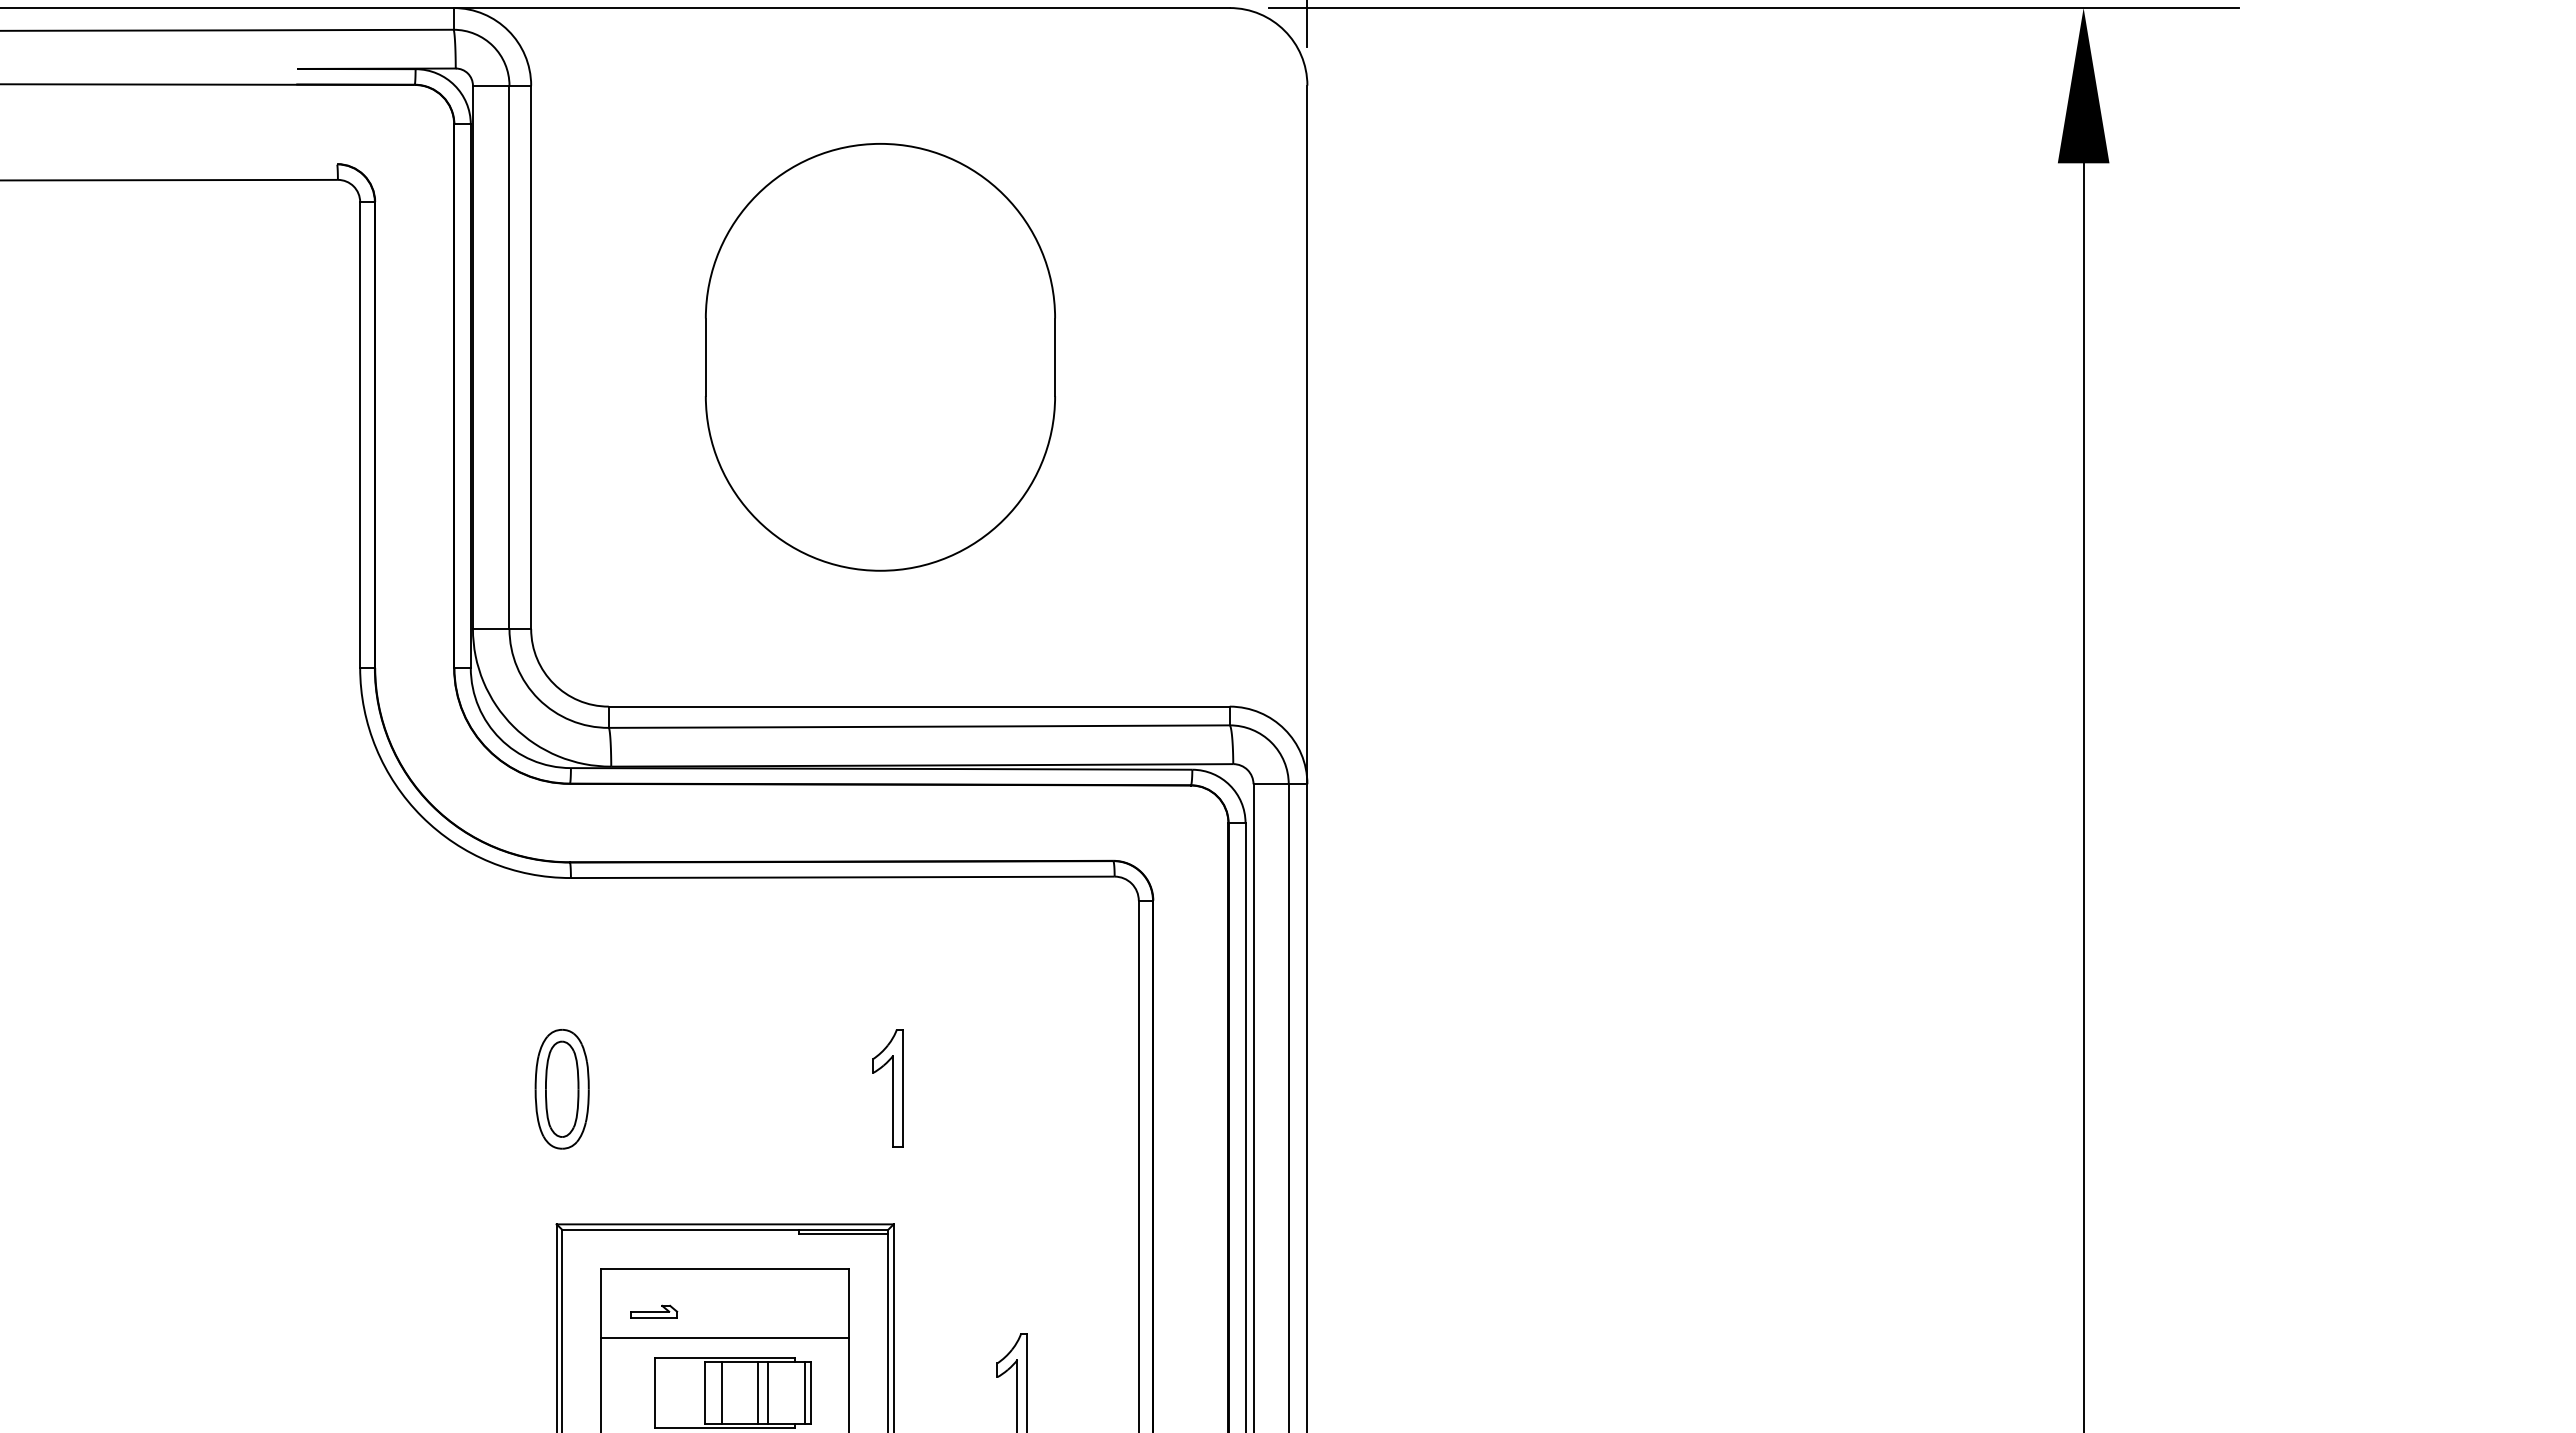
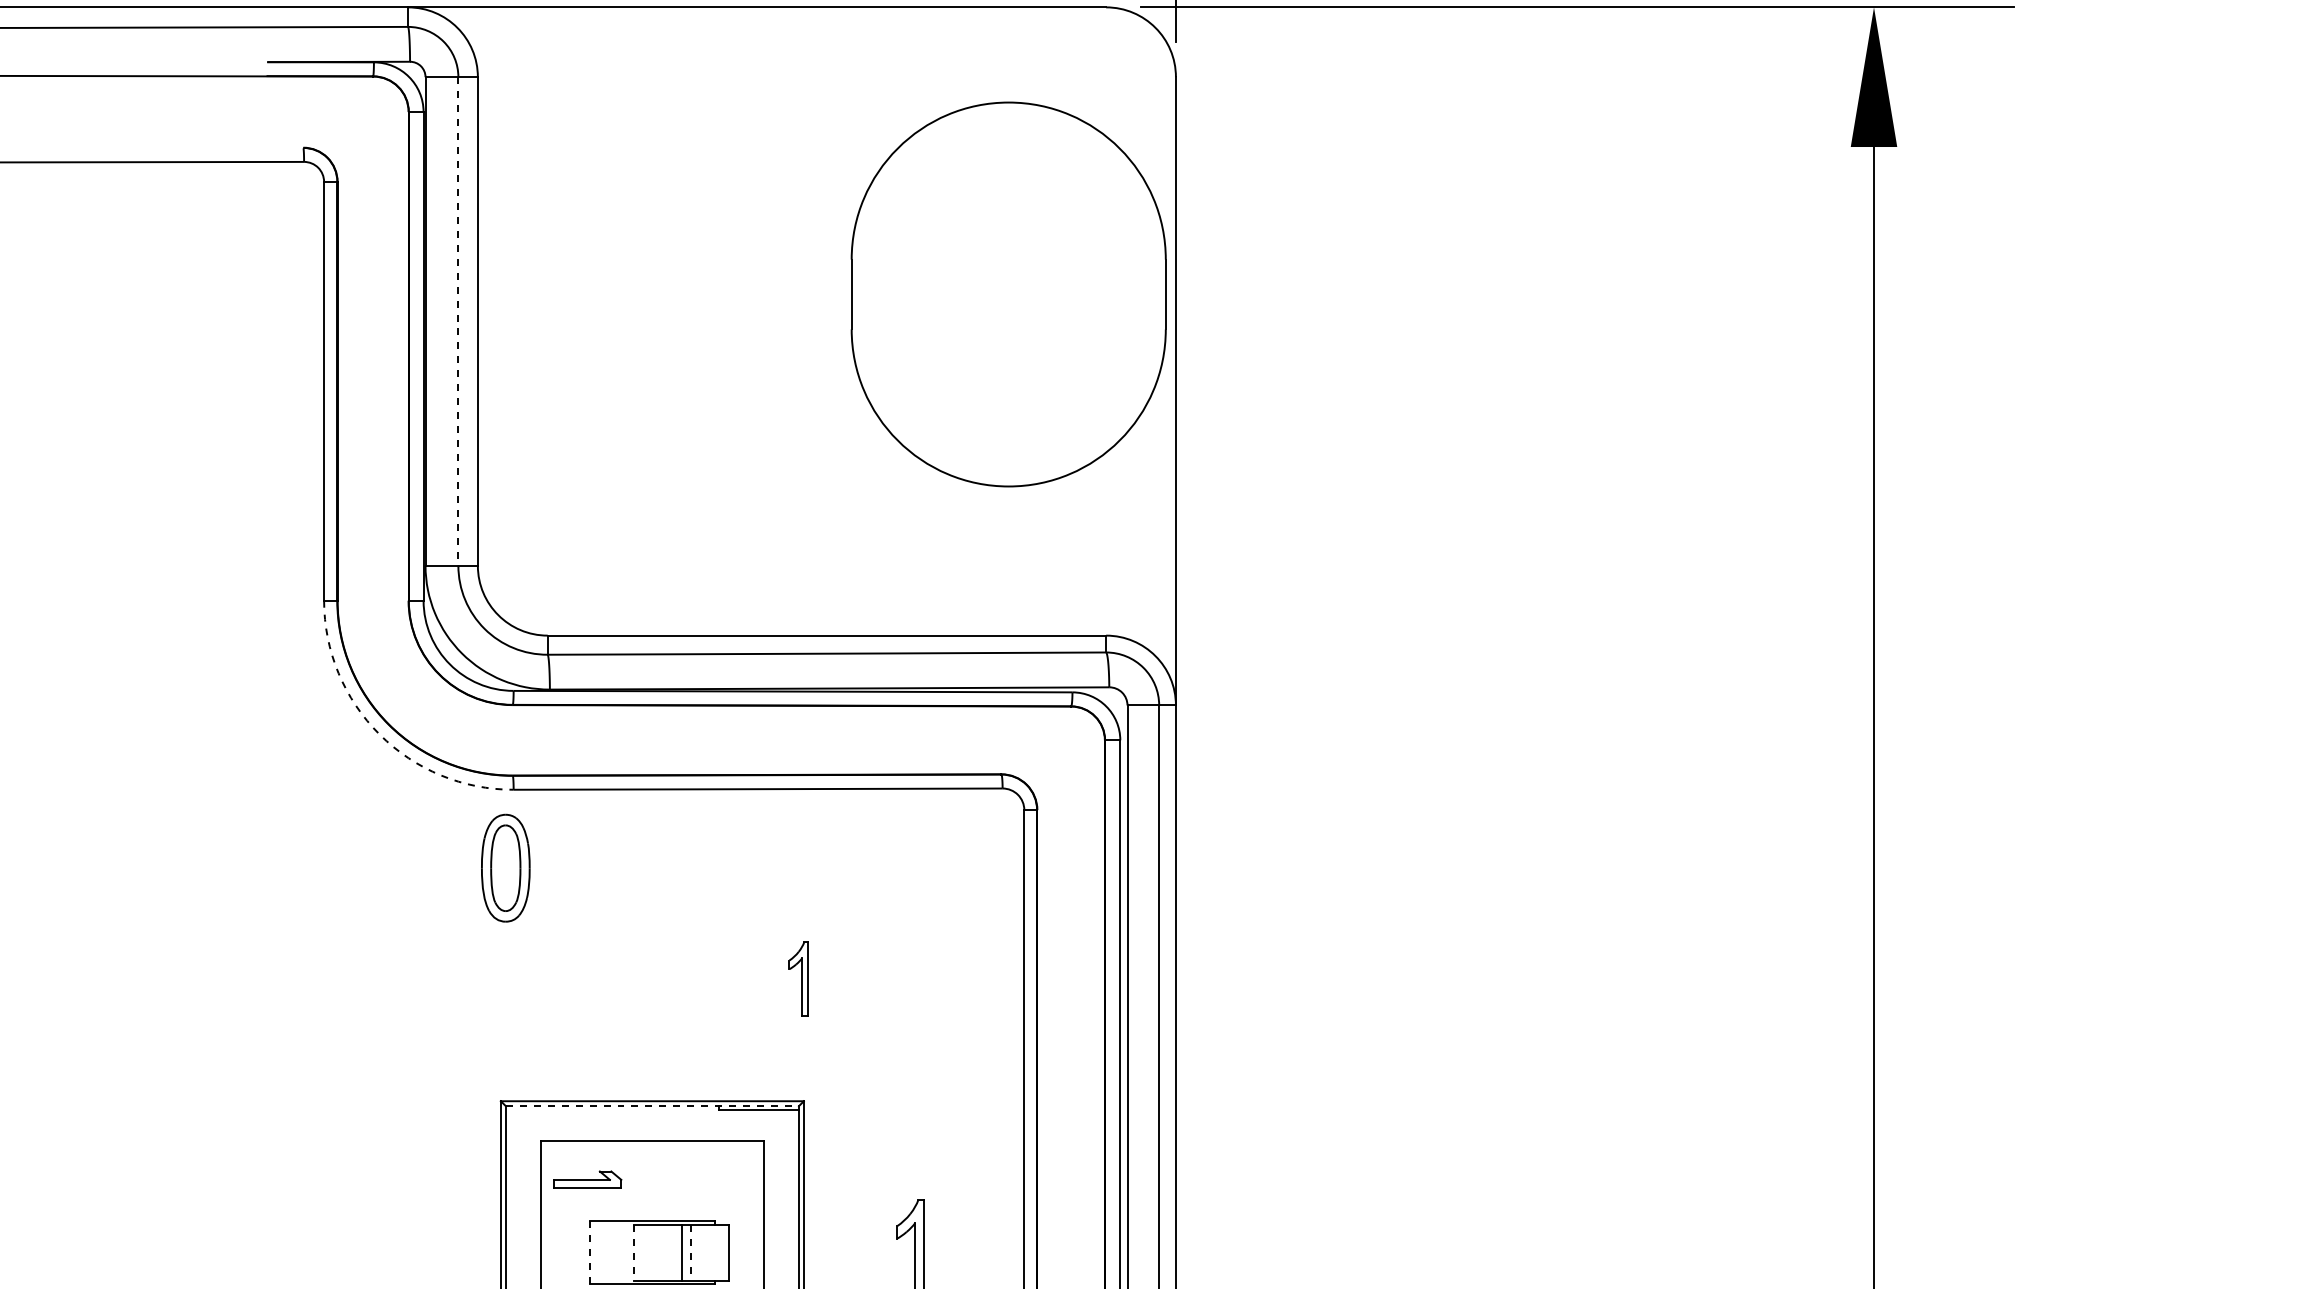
line: (509, 357) -> (458, 321), solid -> dashed
part: (880, 357) -> (1008, 294), moved
arc: (421, 816) -> (379, 734), solid -> dashed
part: (887, 1088) -> (798, 979), size x0.7
part: (561, 1089) -> (505, 868), moved
line: (725, 1229) -> (652, 1105), solid -> dashed
part: (654, 1311) -> (588, 1179), size x1.6
line: (725, 1338) -> (652, 1203), removed
line: (655, 1392) -> (589, 1252), solid -> dashed
line: (721, 1392) -> (649, 1252), removed
line: (805, 1392) -> (724, 1252), removed
line: (704, 1393) -> (633, 1253), solid -> dashed
line: (767, 1393) -> (690, 1253), solid -> dashed

